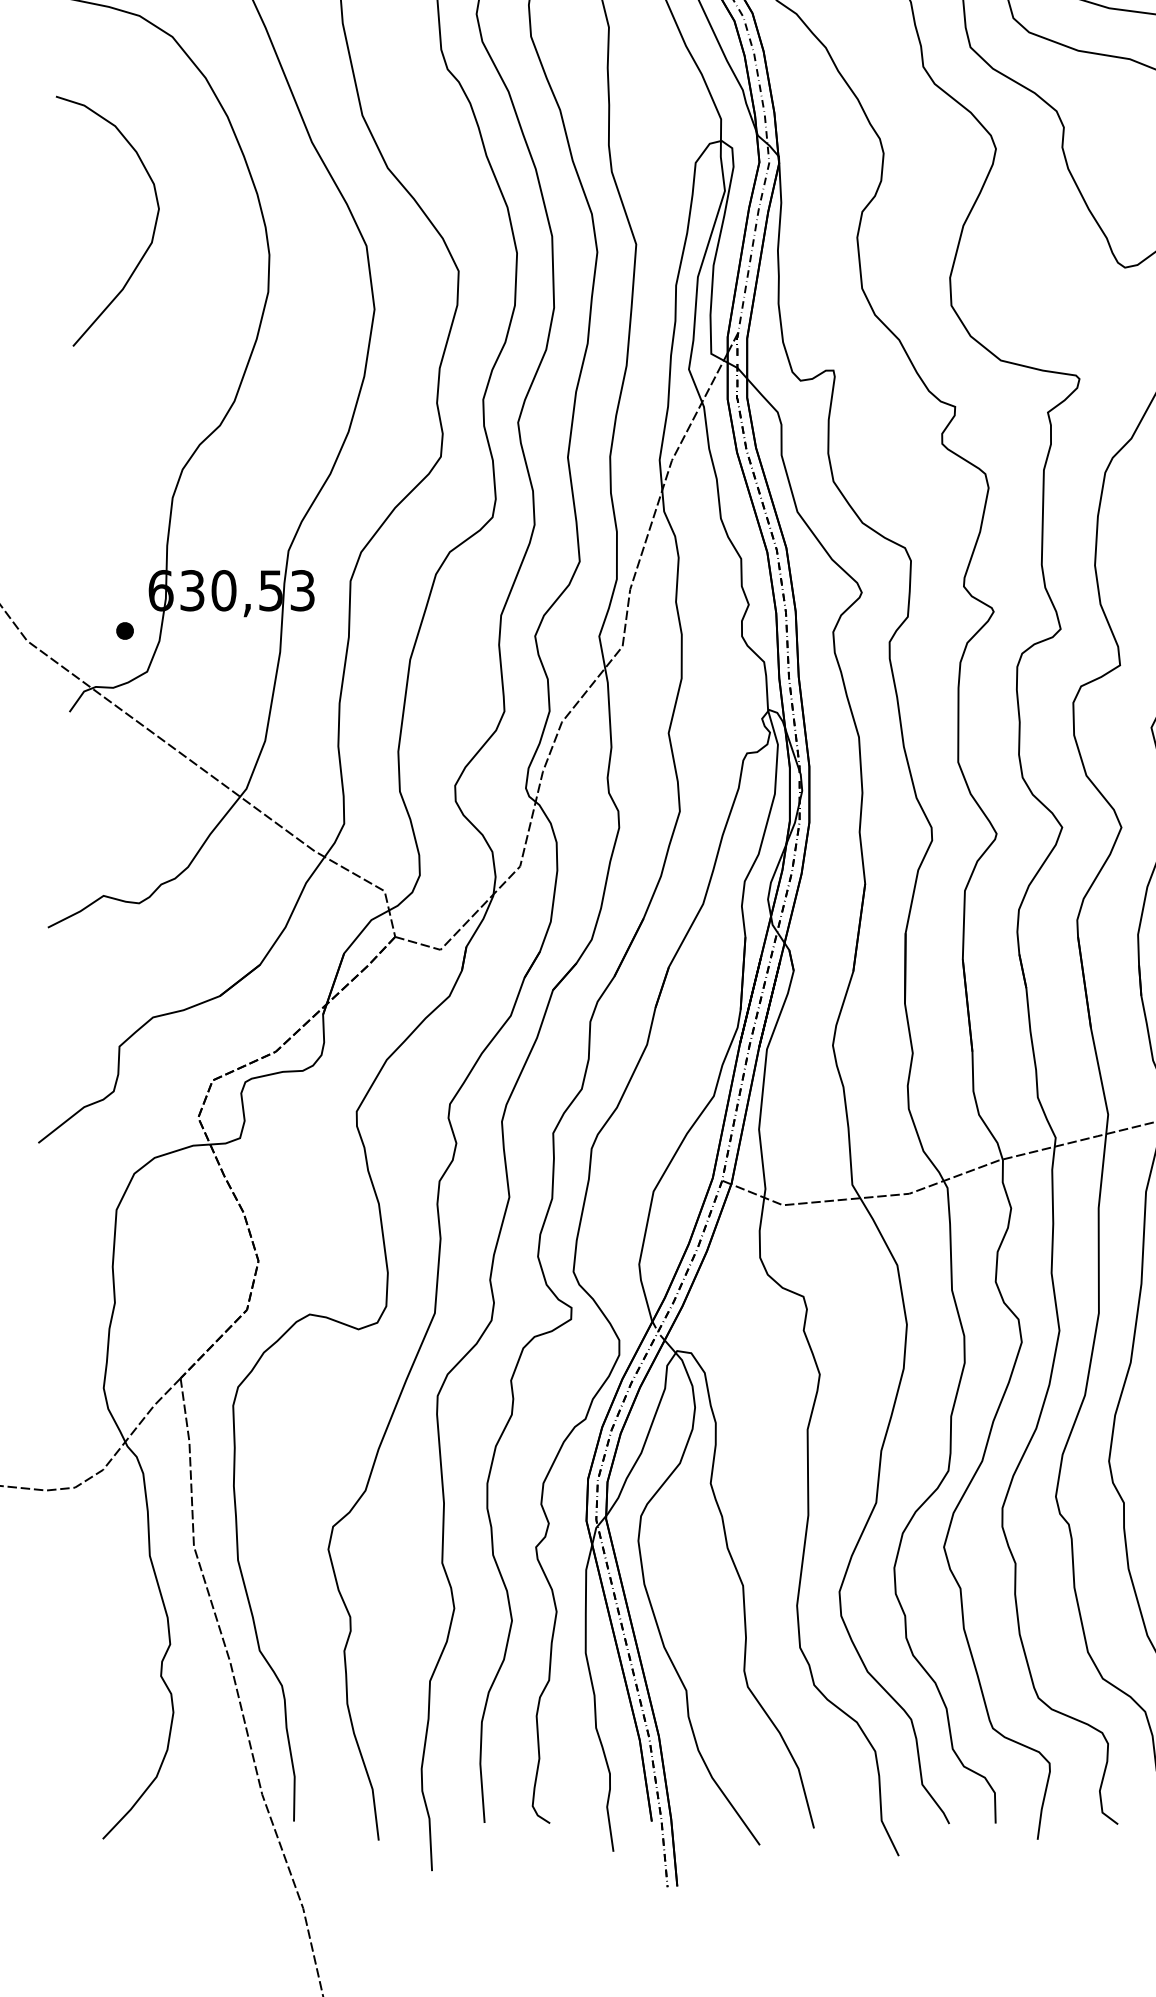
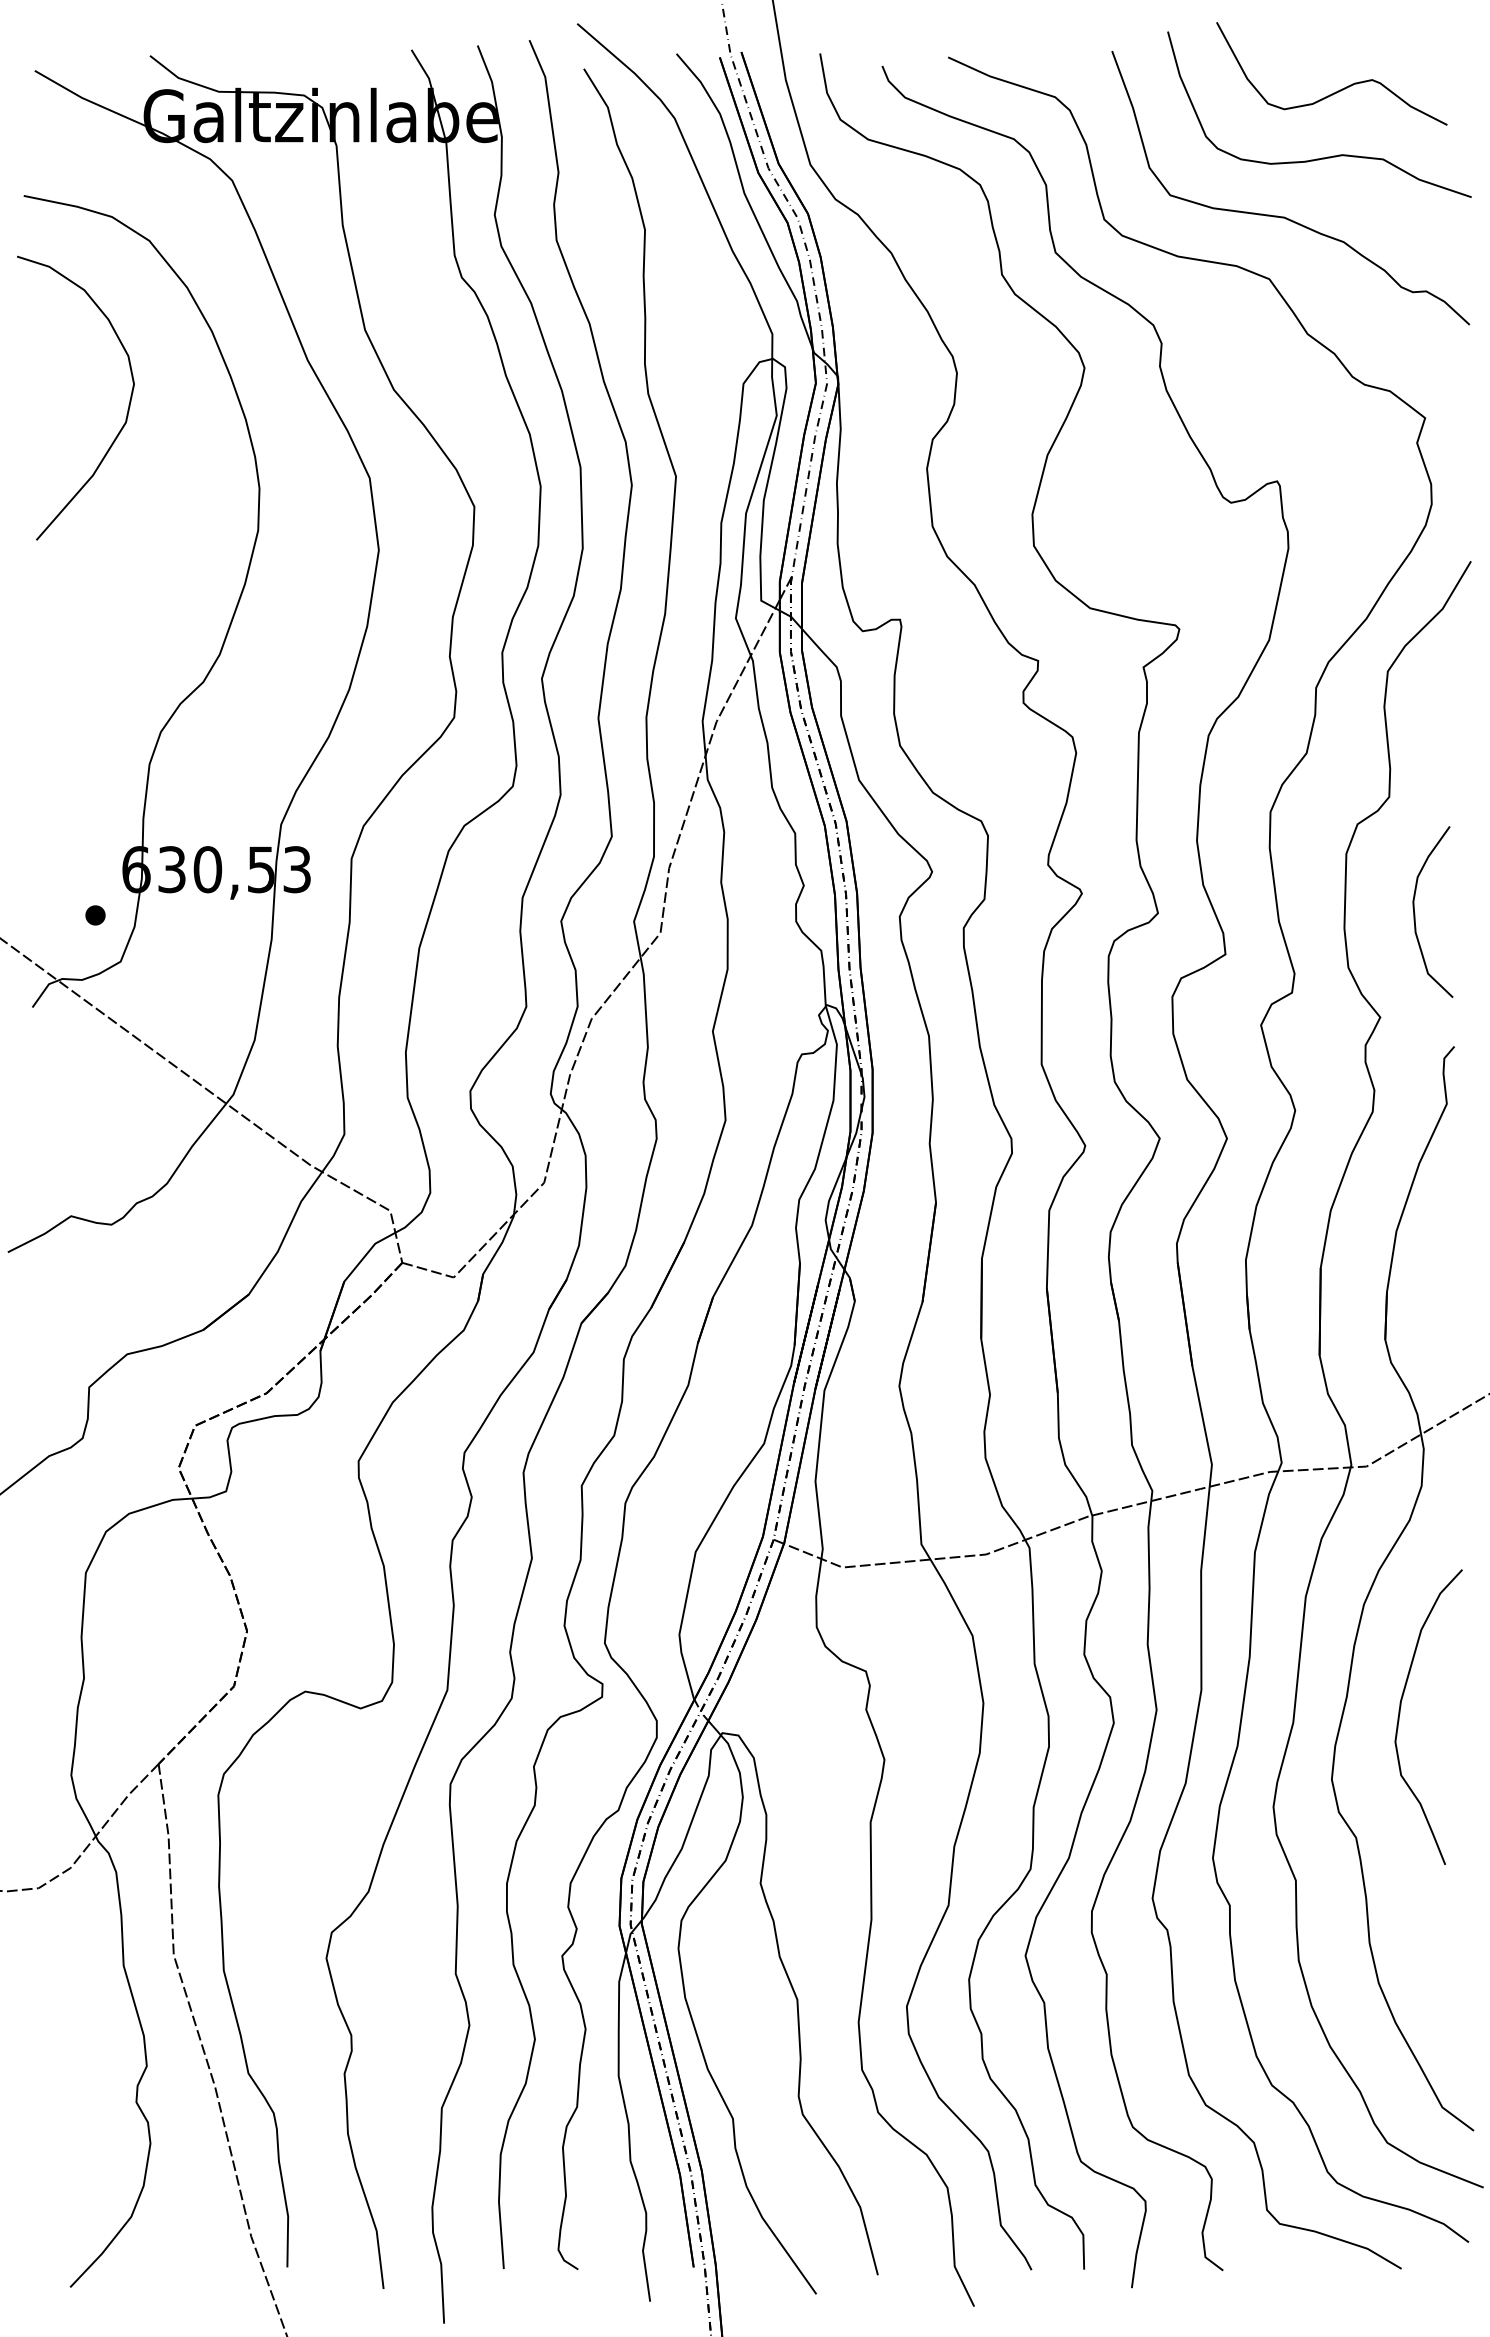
curve: (153, 231) -> (127, 409), moved

